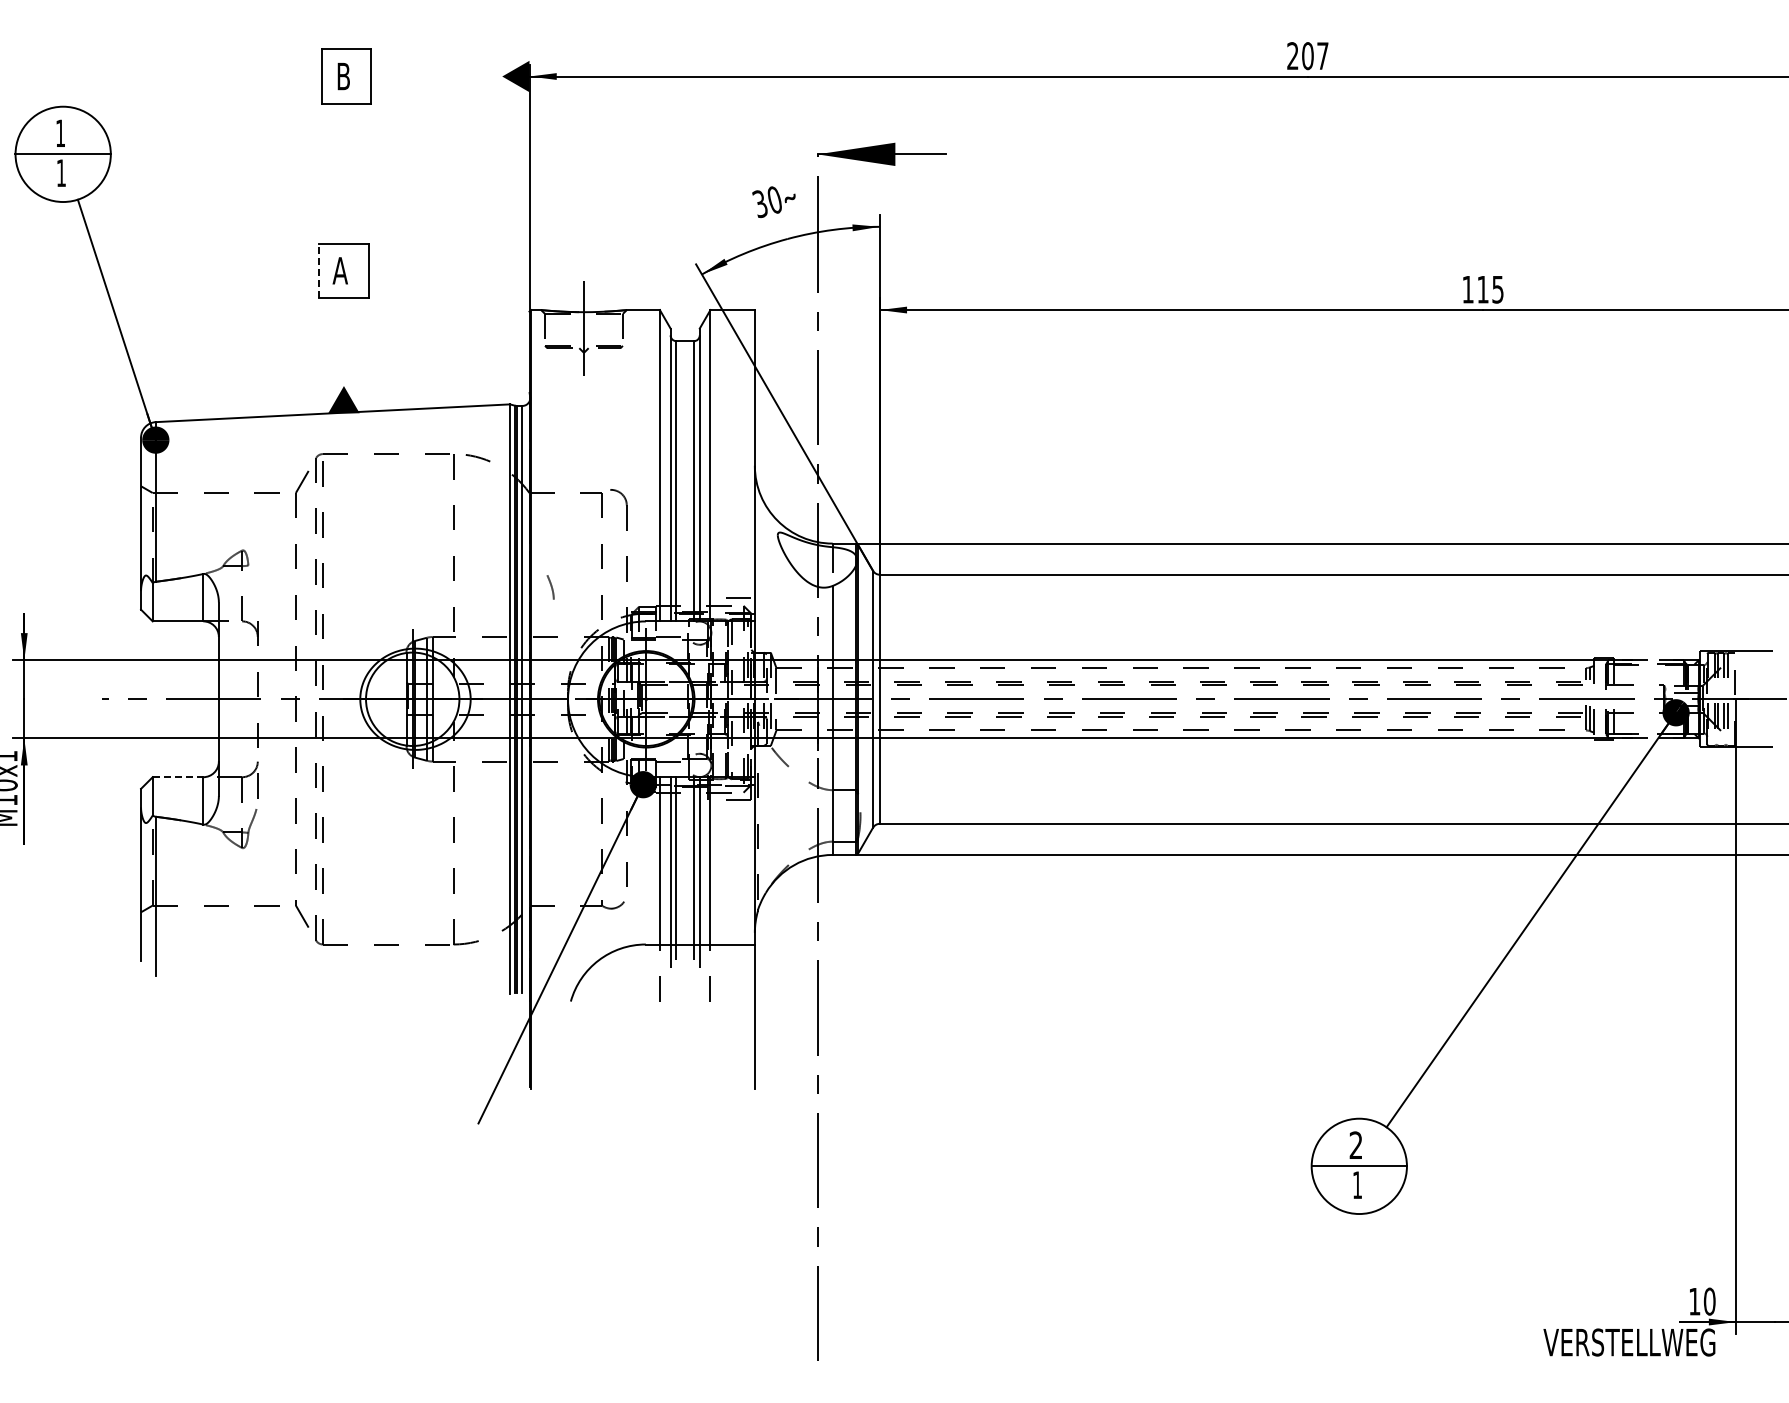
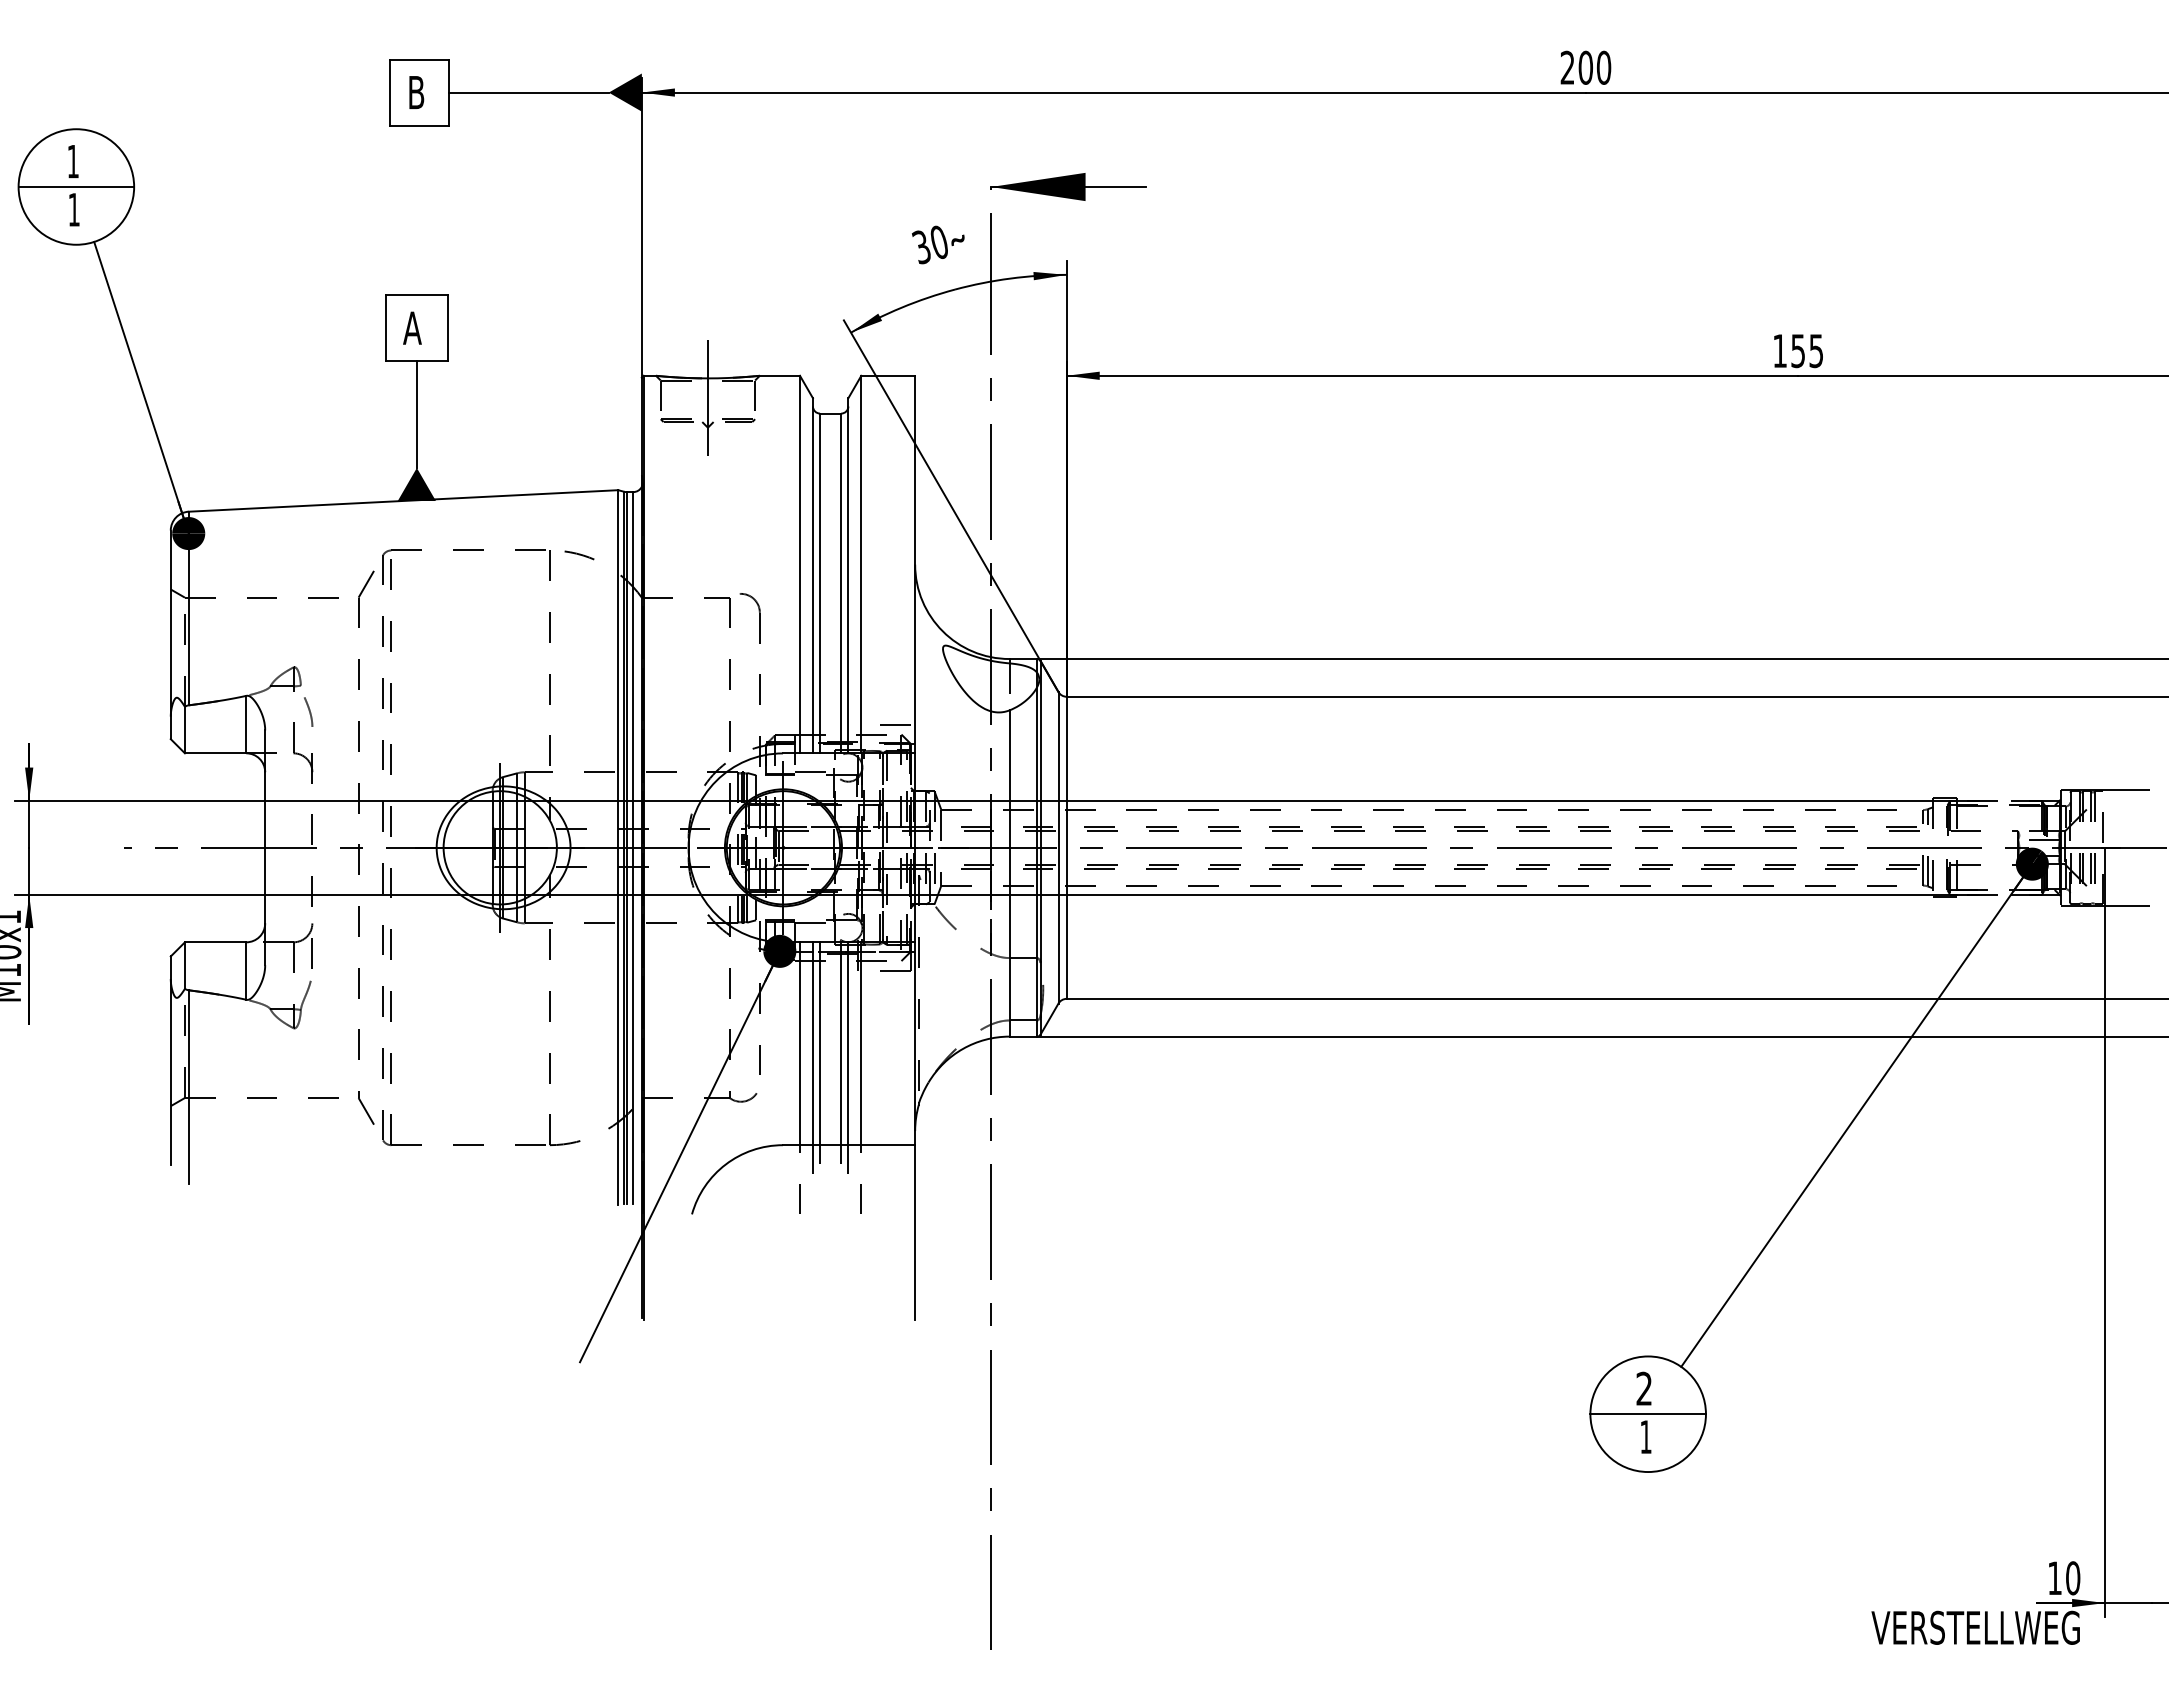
text: (1322, 56) -> (1603, 68), 207 -> 200
line: (436, 76) -> (529, 92), added
line: (318, 270) -> (385, 327), dashed -> solid
text: (1482, 289) -> (1797, 350), 115 -> 155
line: (343, 342) -> (416, 415), added
curve: (550, 586) -> (308, 711), moved
line: (178, 777) -> (216, 942), dashed -> solid

